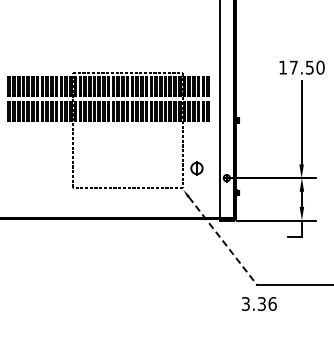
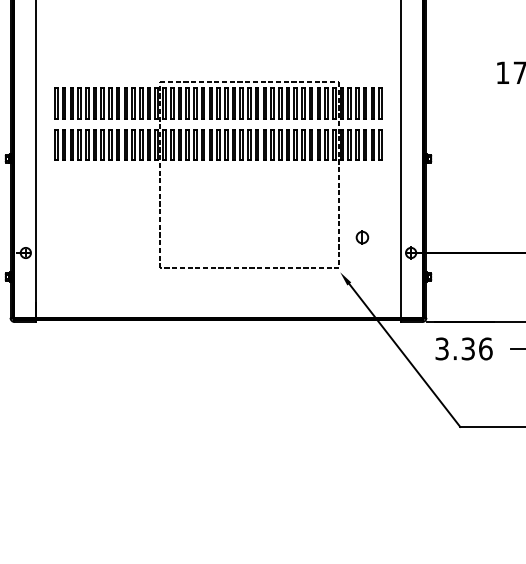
part: (196, 168) -> (361, 237), size x0.62
line: (222, 240) -> (404, 354), dashed -> solid
text: (258, 303) -> (462, 348), moved

